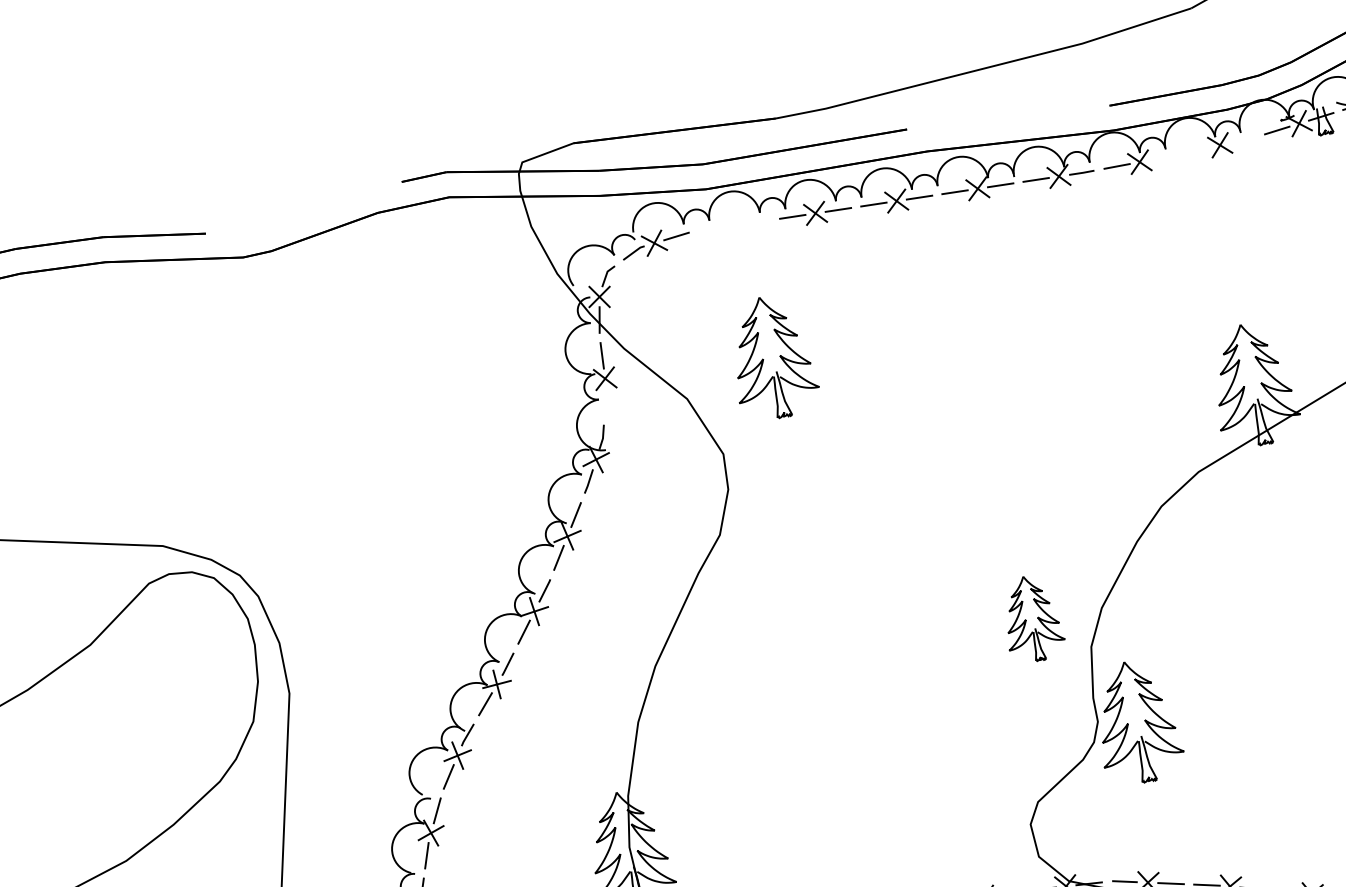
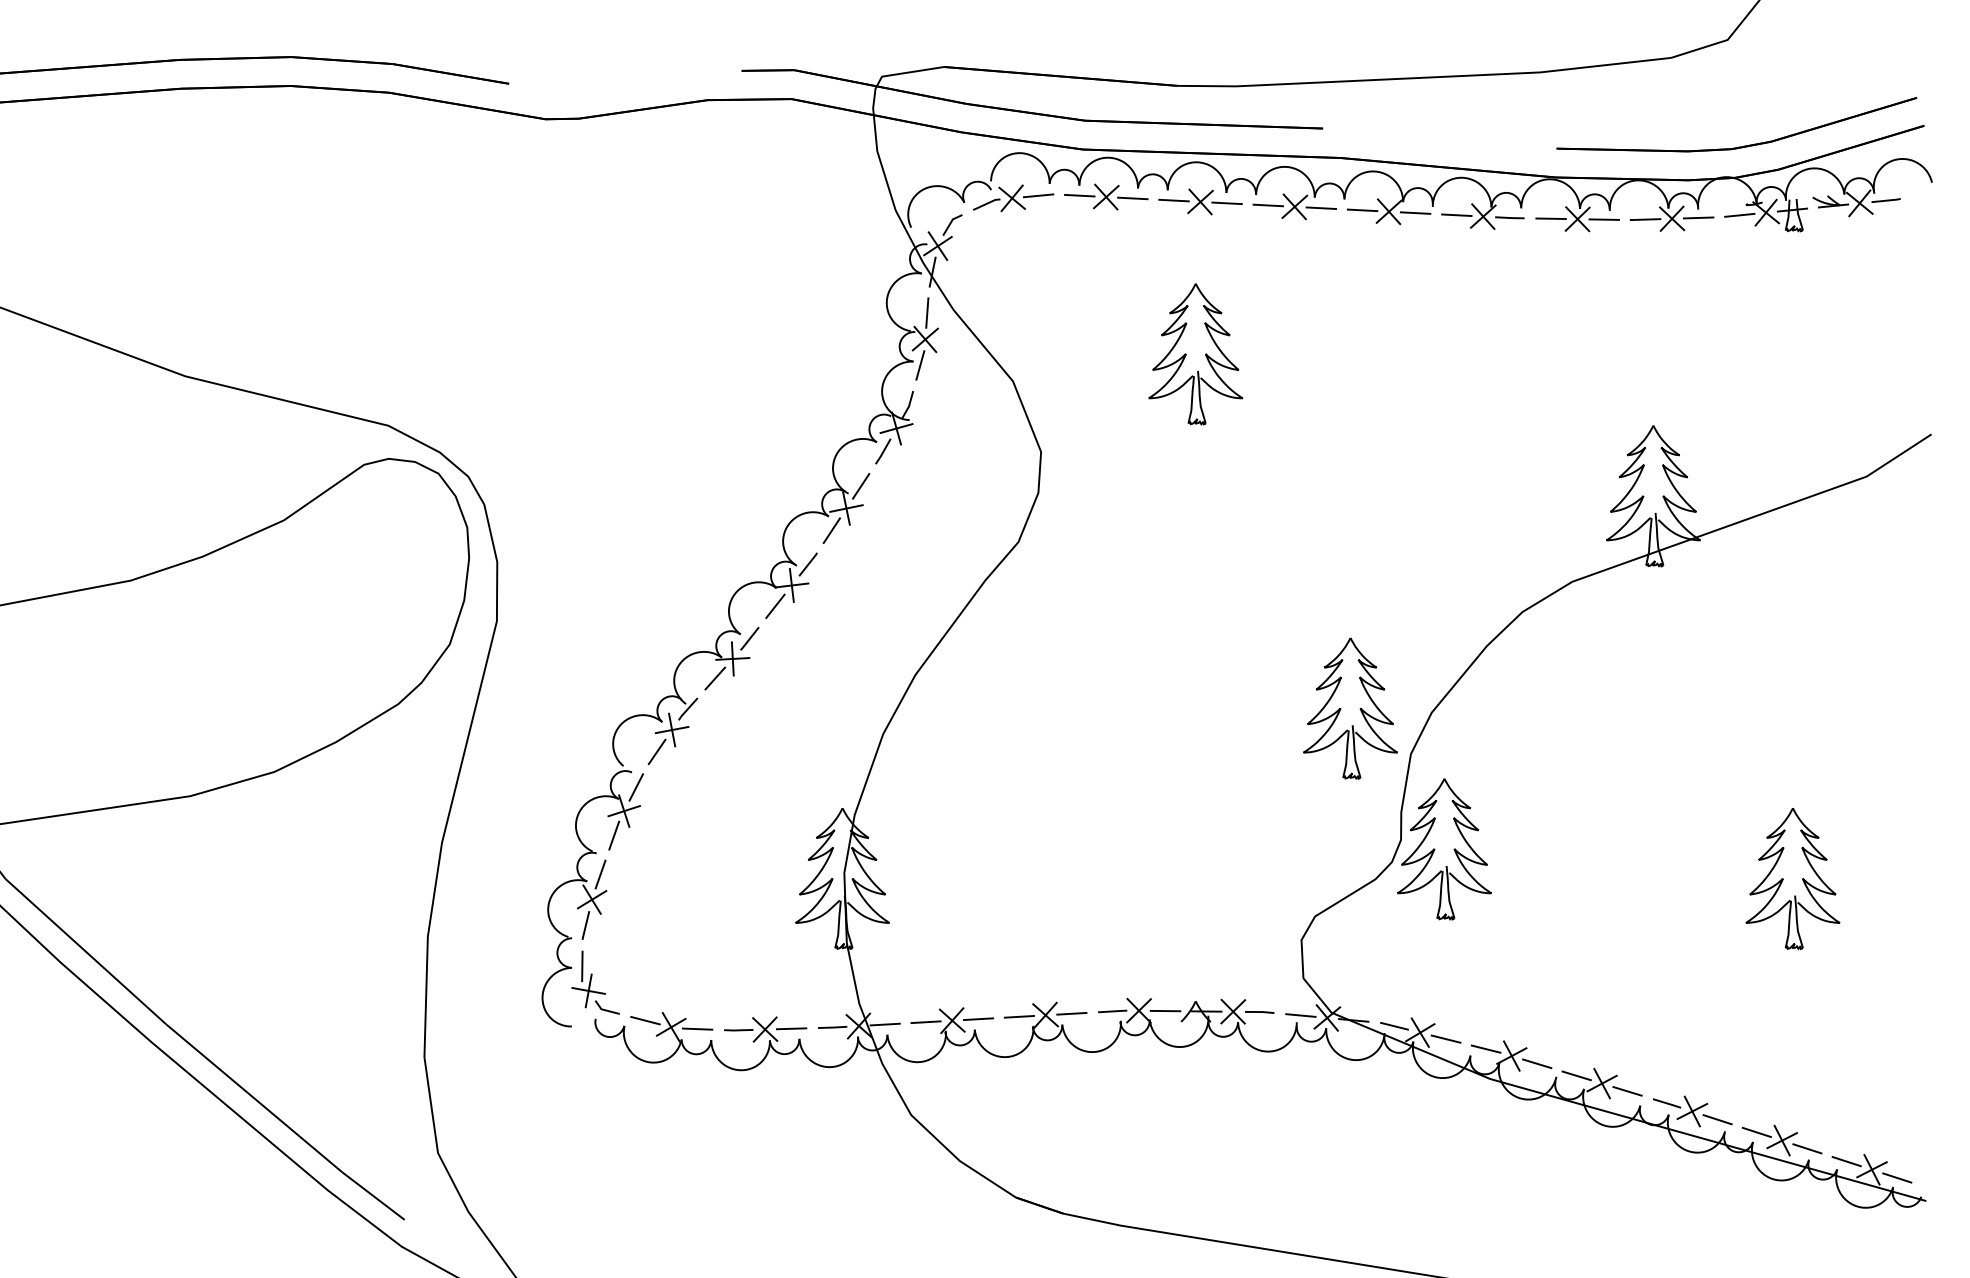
line: (1242, 139) -> (1698, 217), added
line: (1197, 150) -> (1645, 219), added
line: (1162, 157) -> (1604, 219), added
part: (734, 225) -> (1106, 196), added
part: (771, 357) -> (1195, 354), moved
line: (605, 401) -> (920, 365), added
part: (1031, 618) -> (1350, 708), size x1.43

